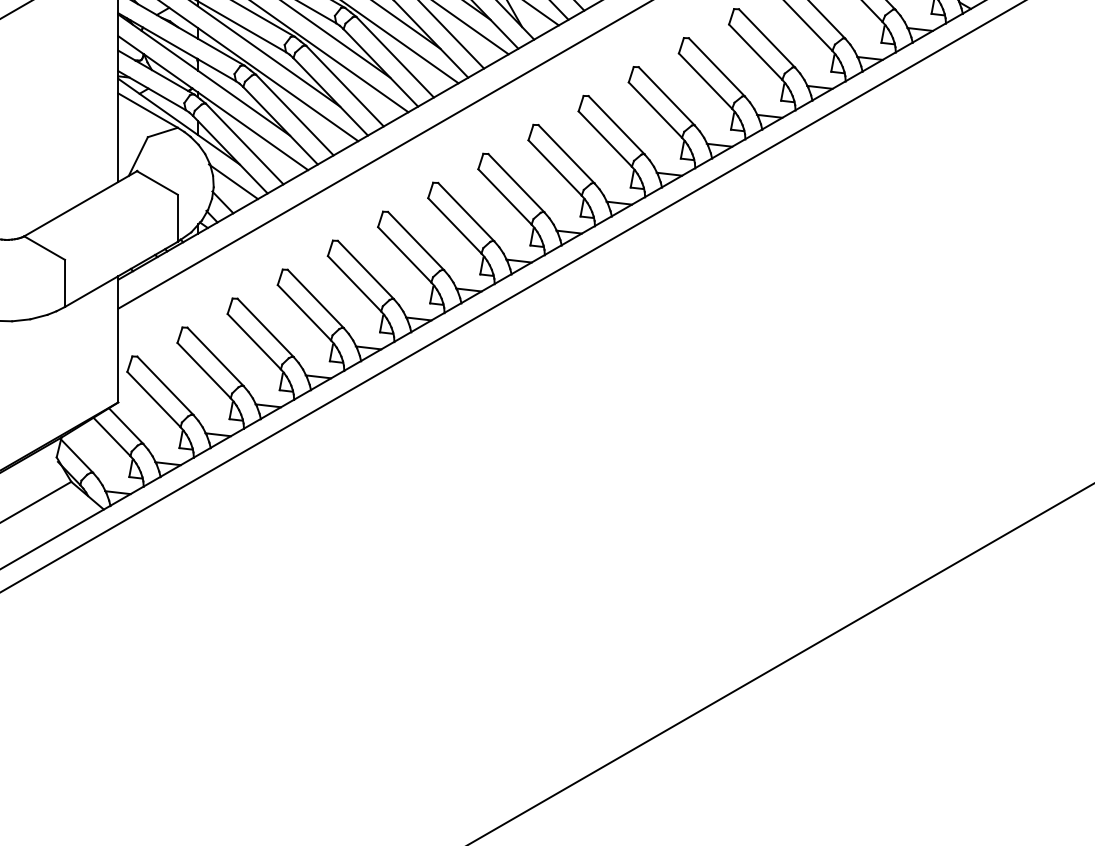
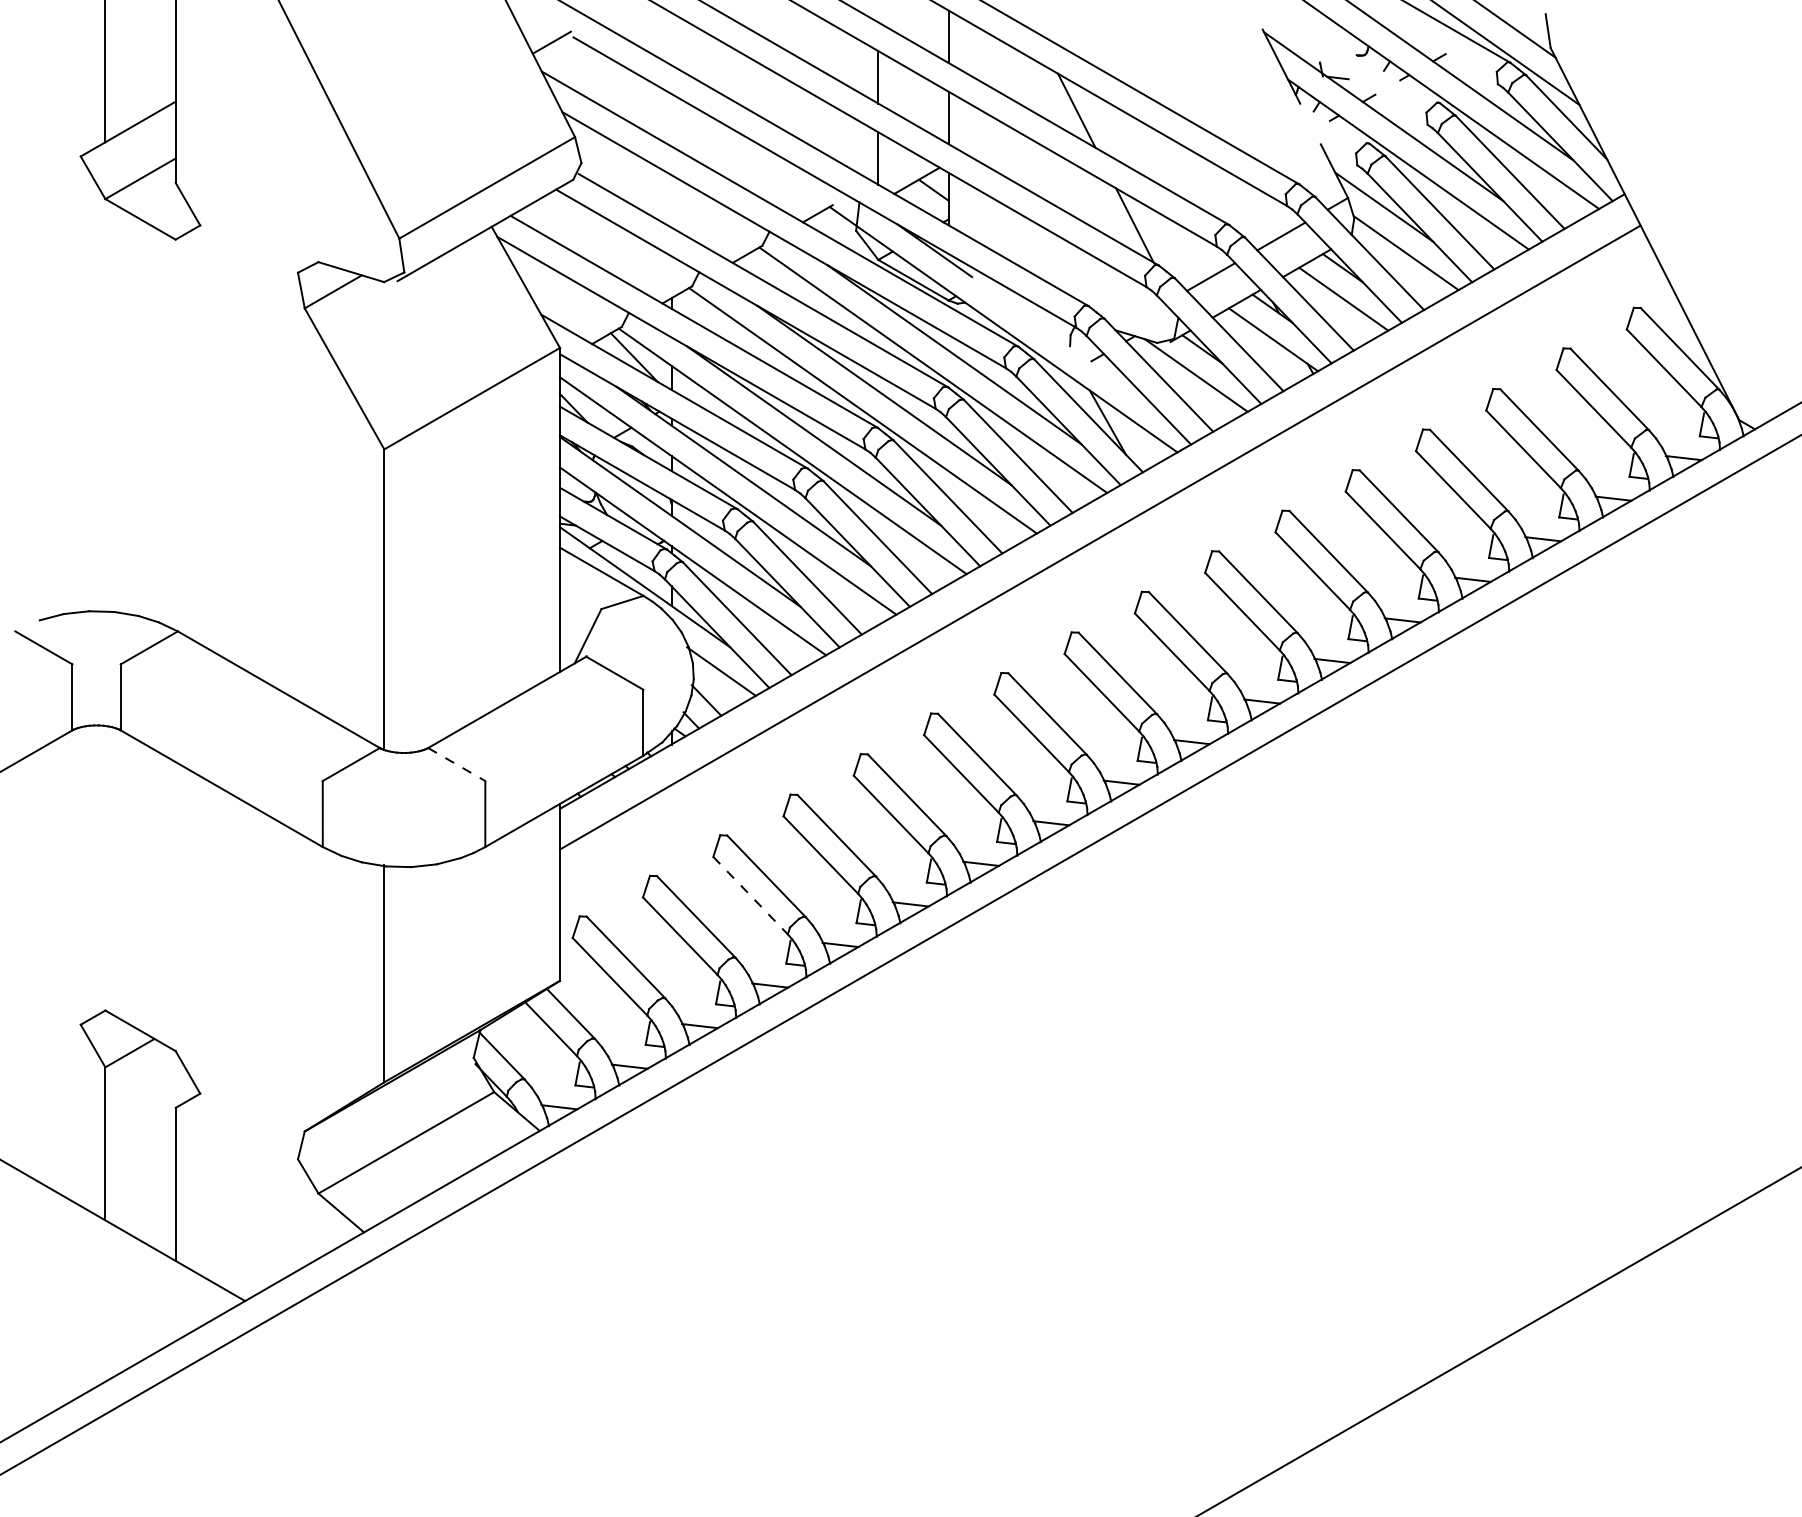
line: (45, 248) -> (457, 764), solid -> dashed
line: (254, 341) -> (750, 895), solid -> dashed

